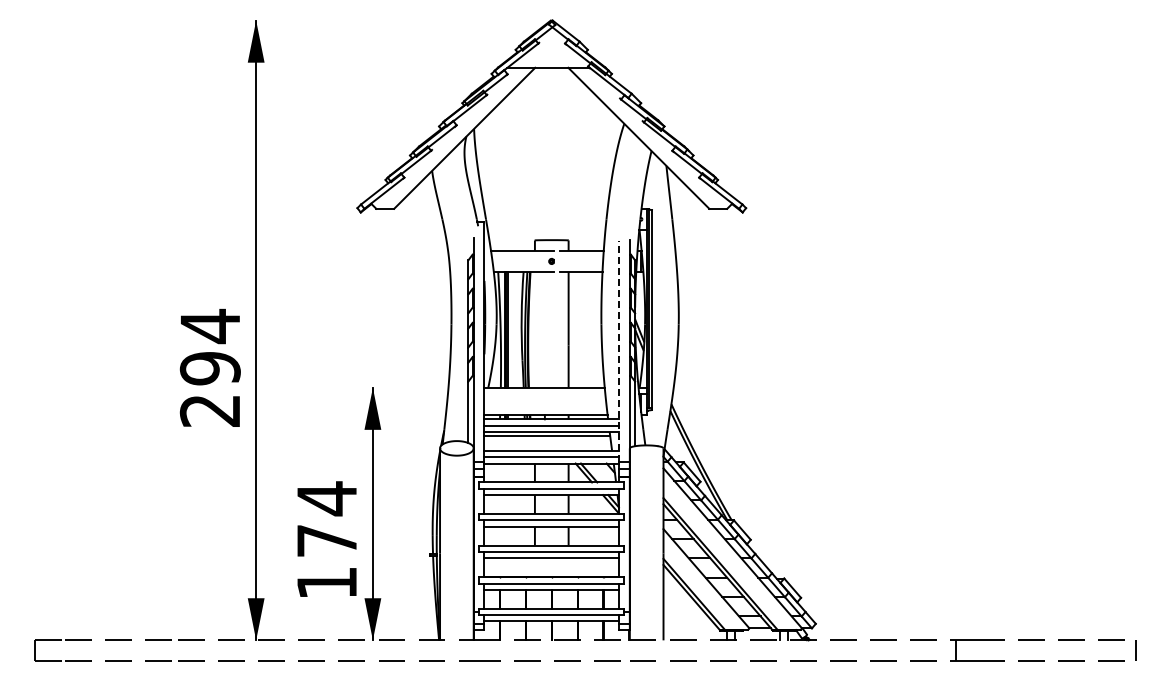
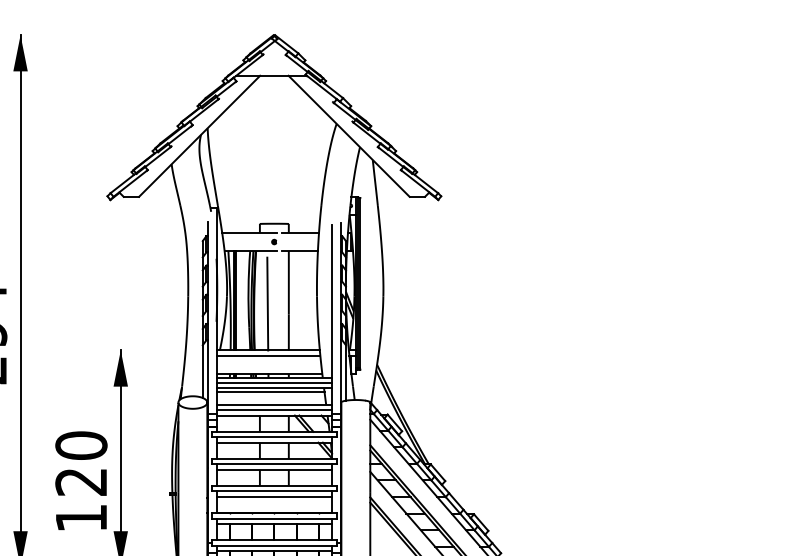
line: (543, 333) -> (267, 303), added
line: (619, 350) -> (332, 318), dashed -> solid
line: (544, 394) -> (268, 356), added
text: (326, 519) -> (80, 463), 174 -> 120

